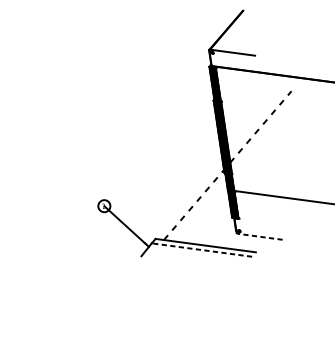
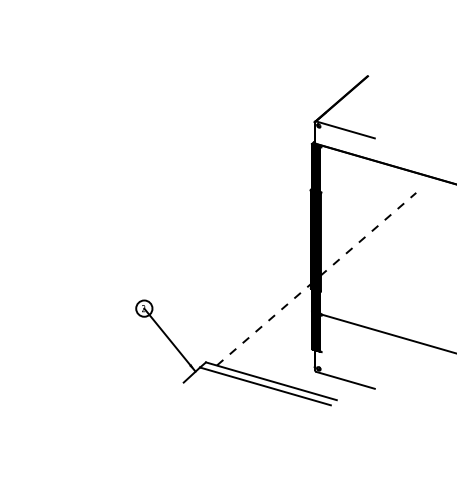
line: (260, 236) -> (345, 380), dashed -> solid
line: (201, 250) -> (265, 386), dashed -> solid

